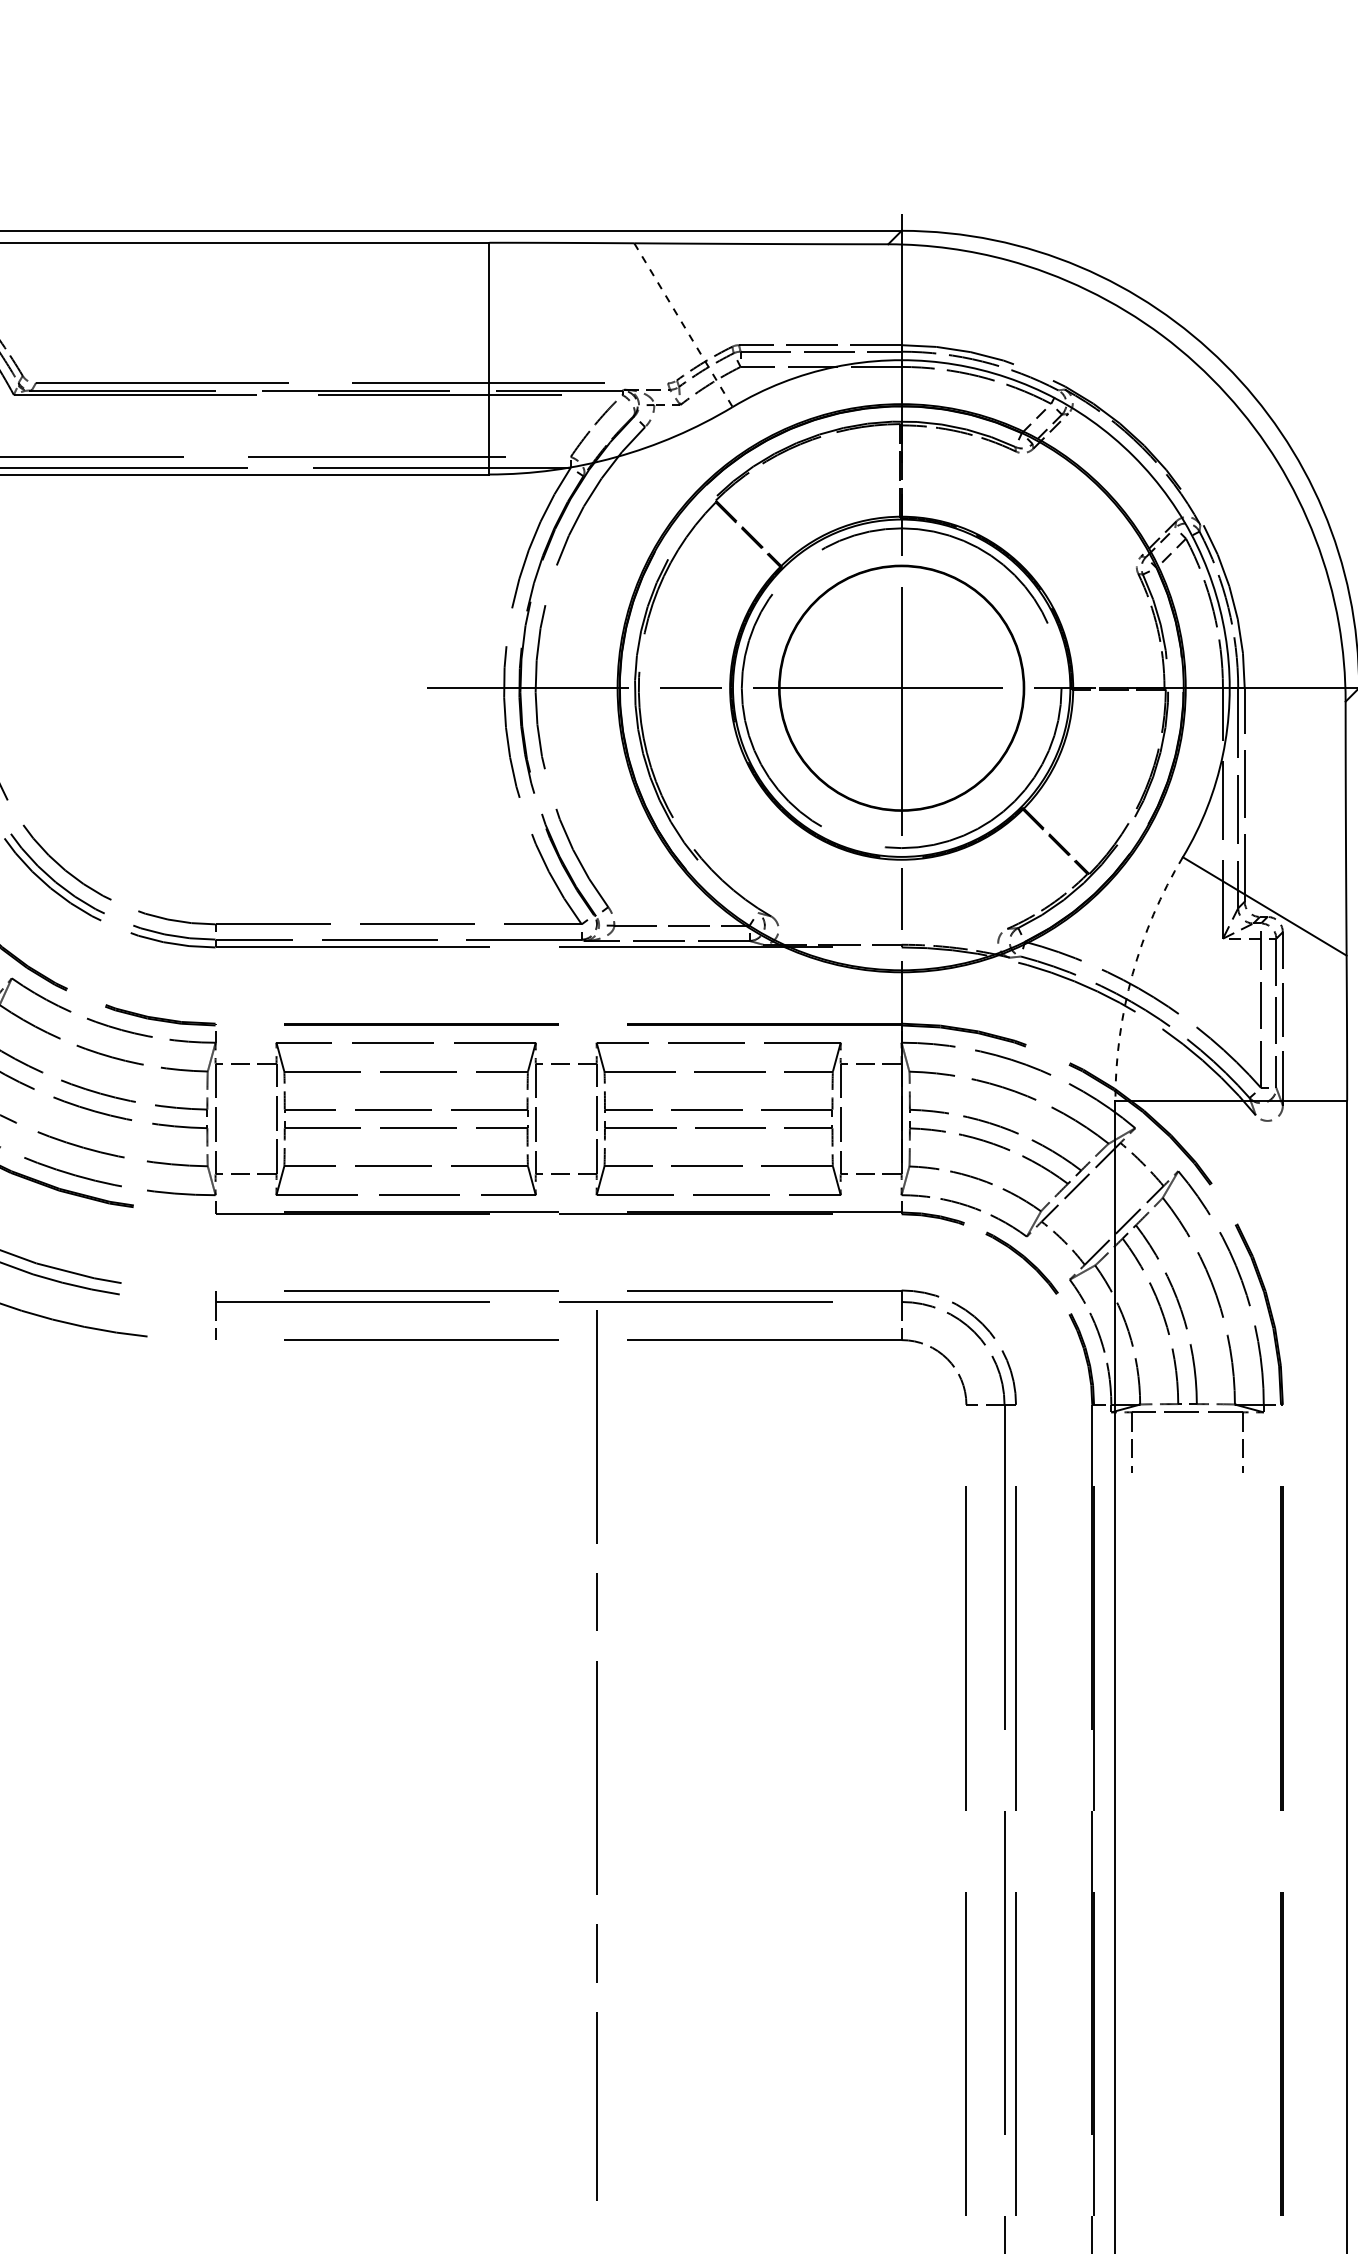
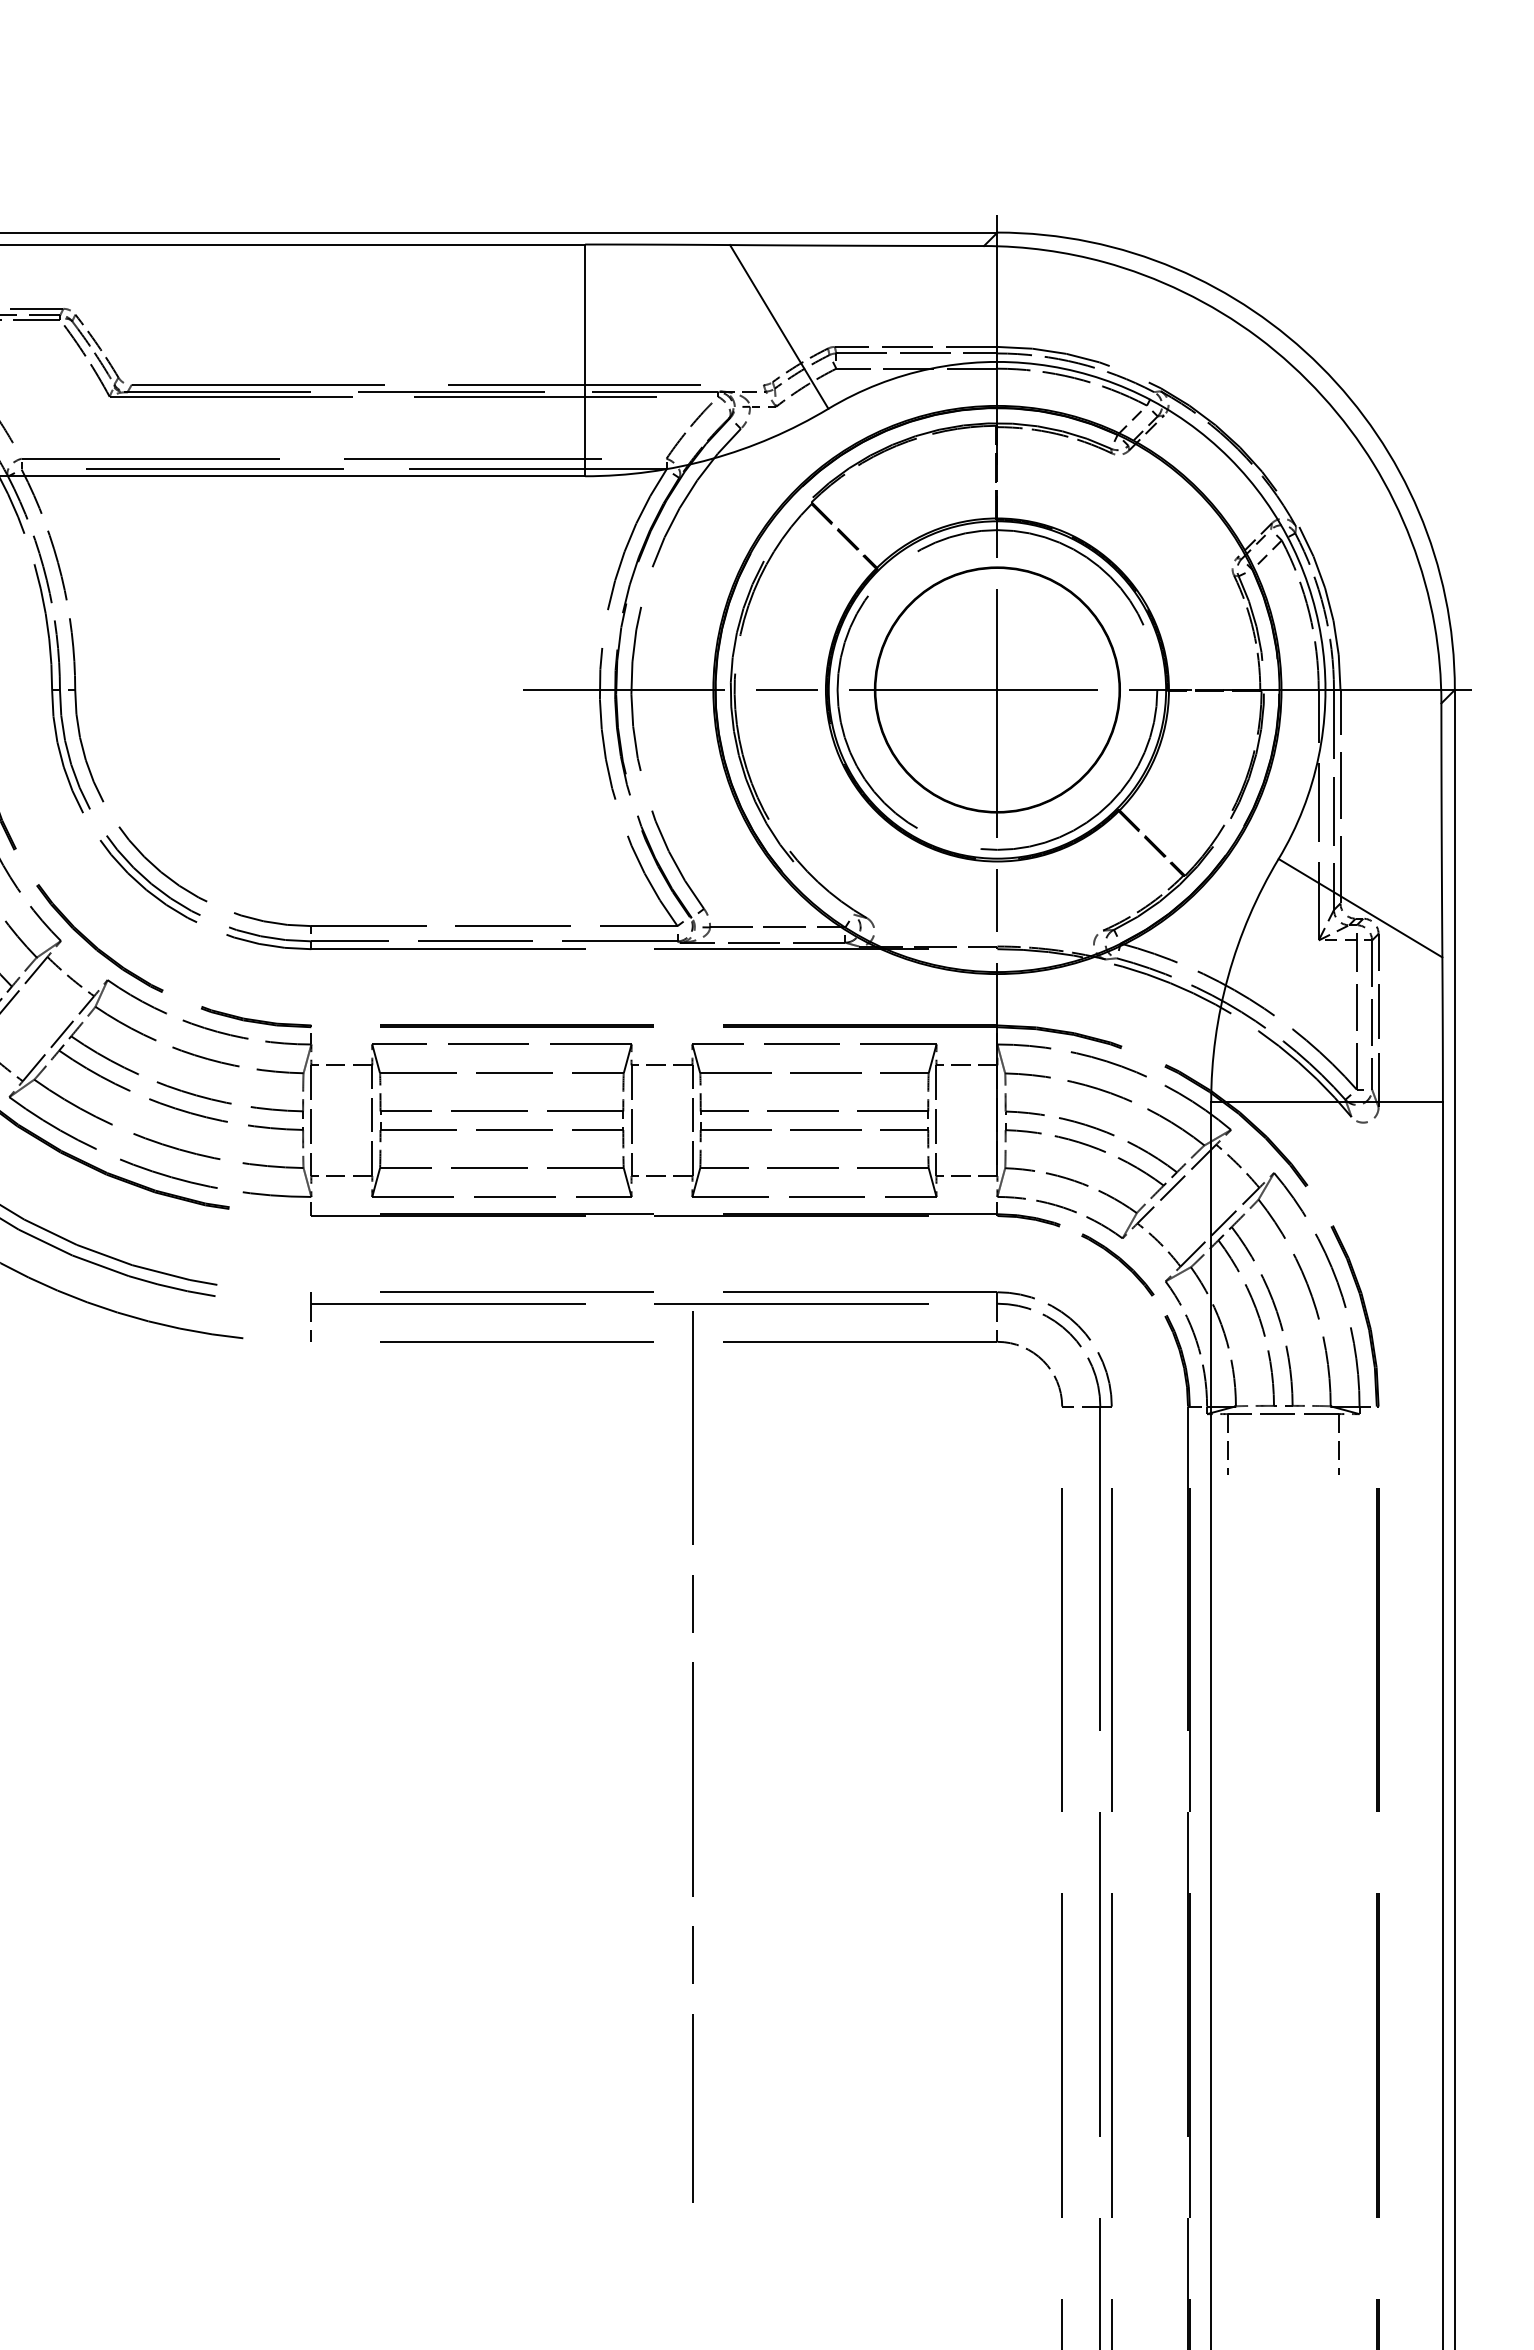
line: (683, 324) -> (779, 326), dashed -> solid
arc: (1132, 974) -> (1228, 976), dashed -> solid

